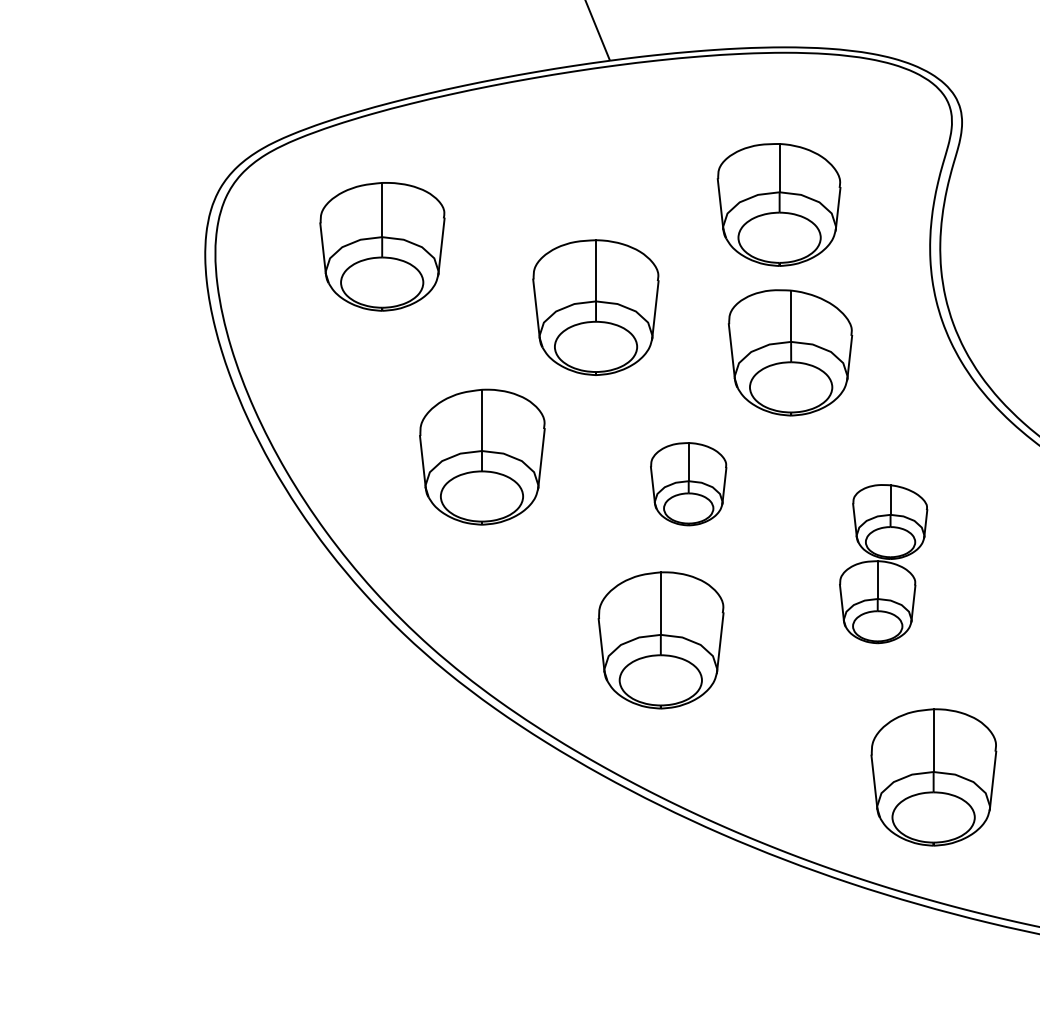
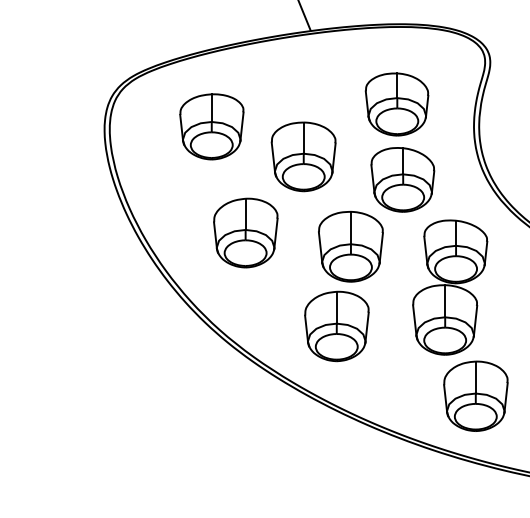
part: (381, 246) -> (211, 126), moved
part: (687, 483) -> (350, 246), size x1.67
part: (883, 563) -> (450, 287), size x1.67

